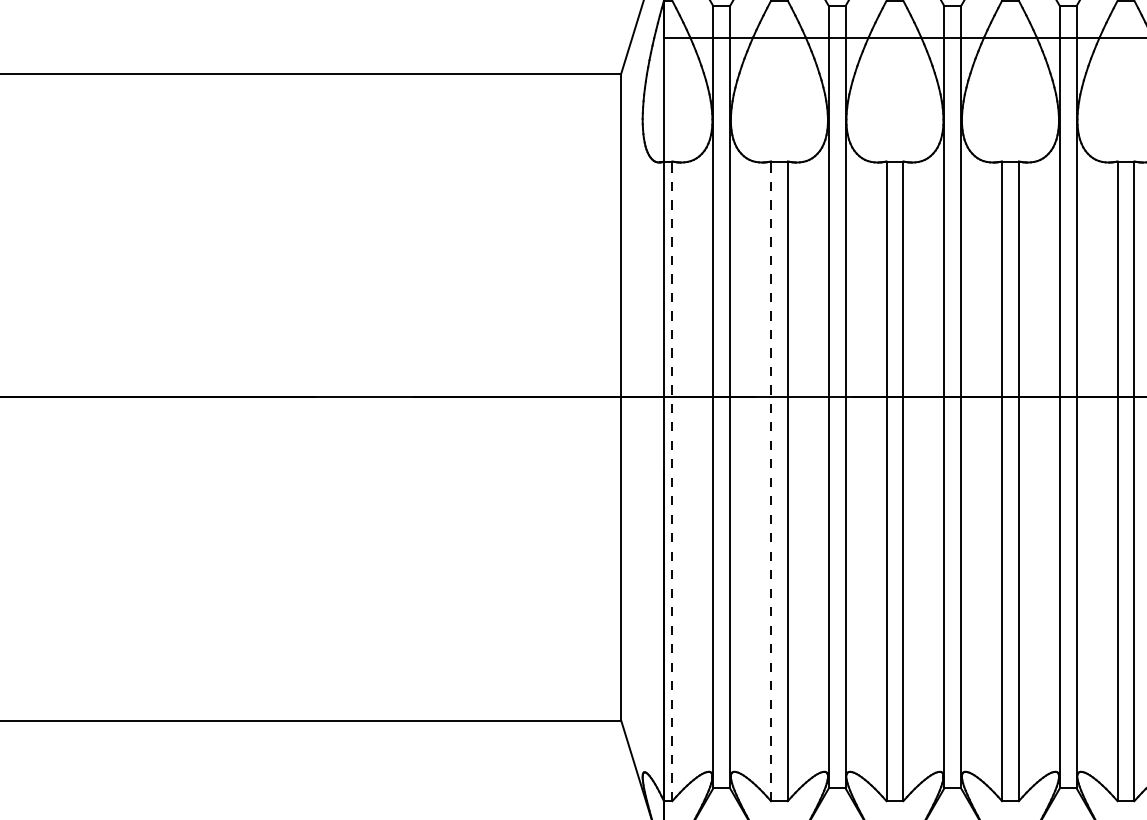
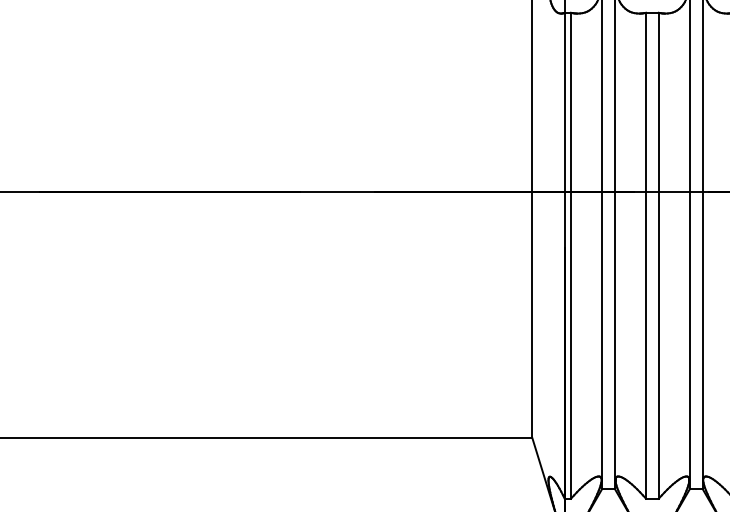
line: (672, 481) -> (571, 255), dashed -> solid
line: (771, 481) -> (646, 255), dashed -> solid

